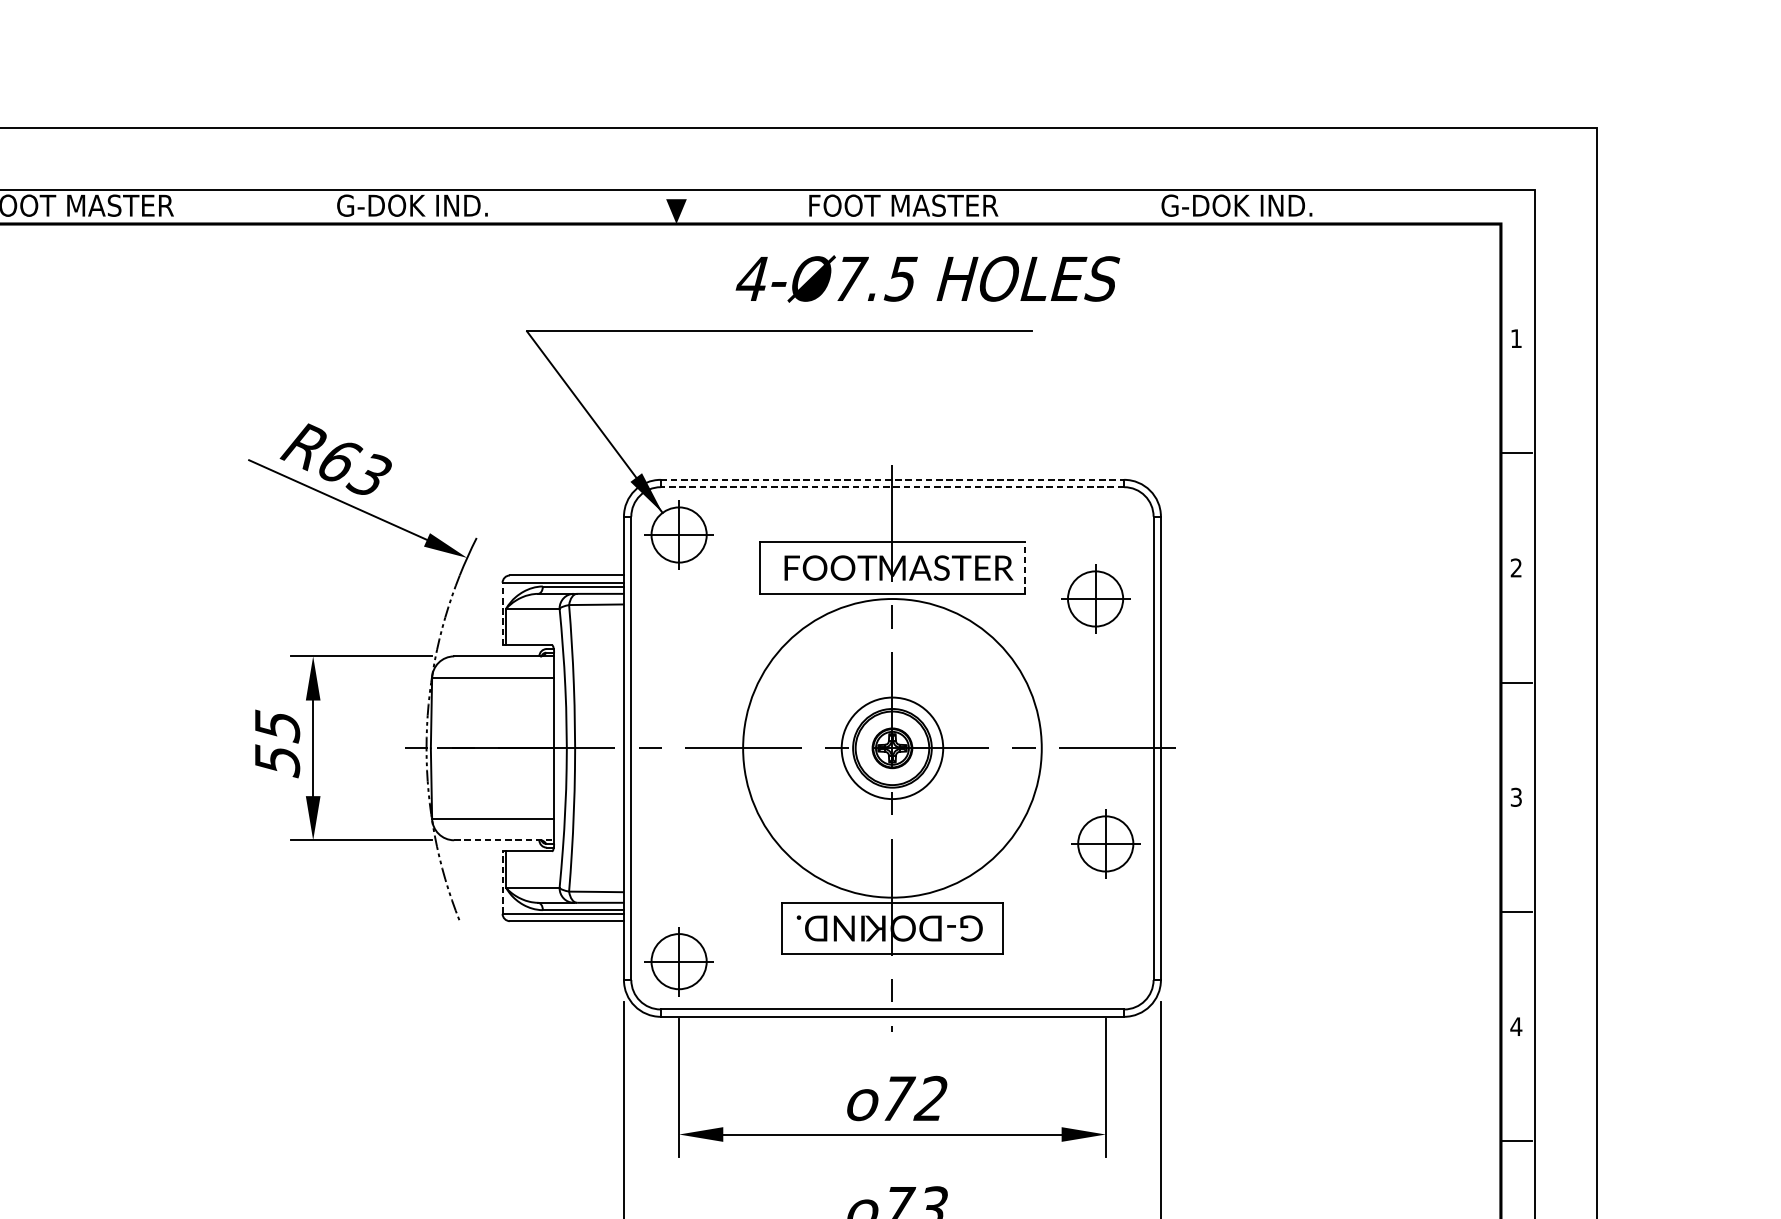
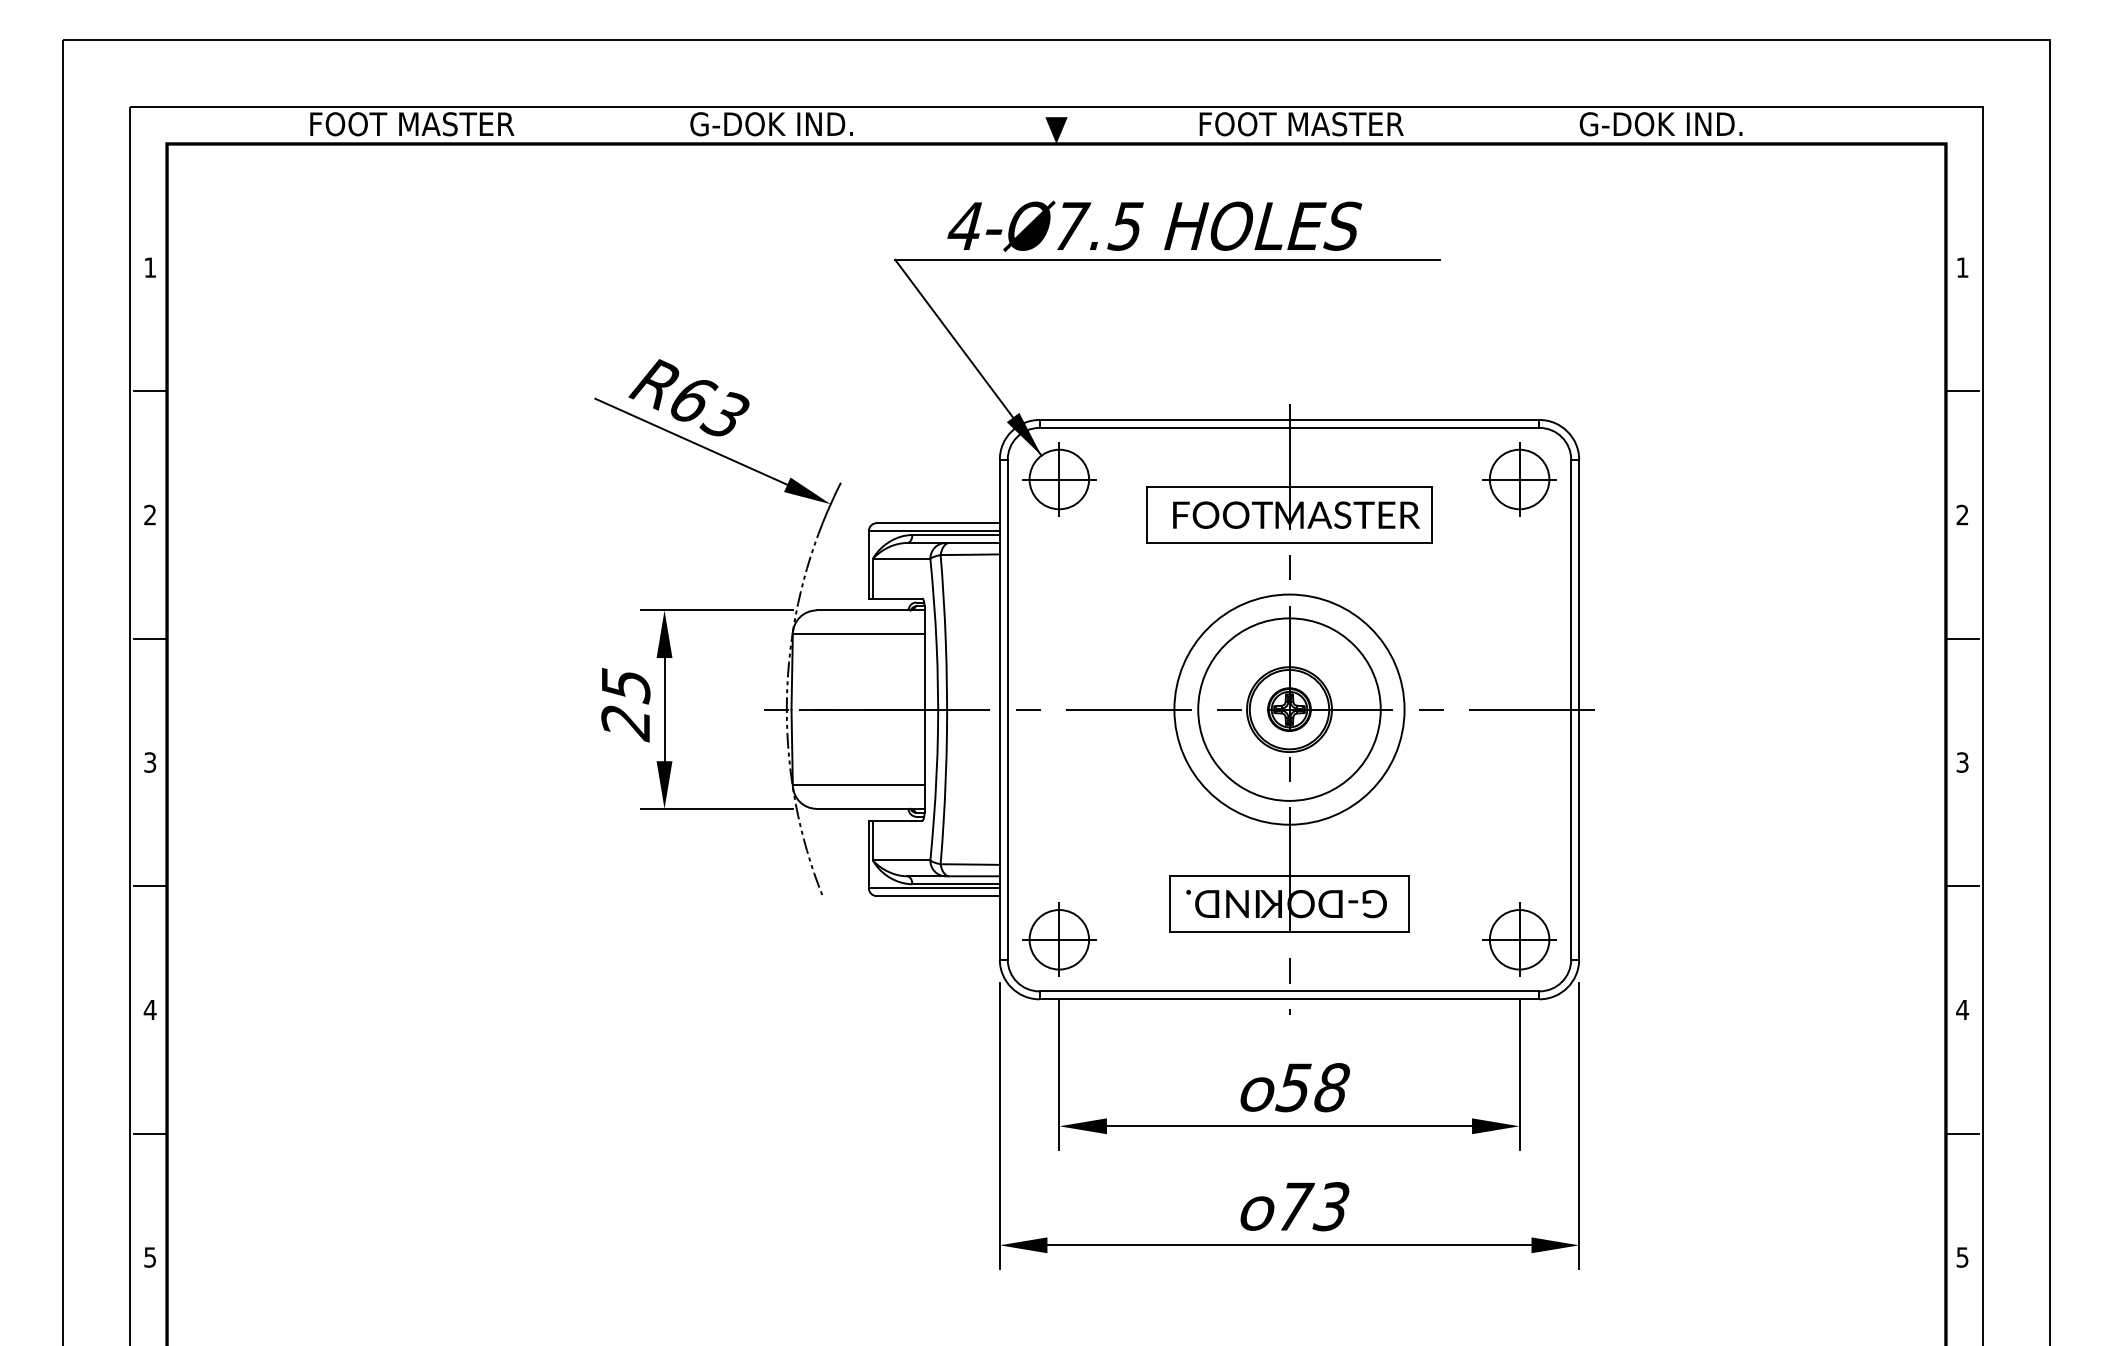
text: (927, 278) -> (1154, 225), moved
line: (892, 479) -> (1289, 419), dashed -> solid
line: (892, 486) -> (1289, 427), dashed -> solid
line: (1025, 568) -> (1432, 515), dashed -> solid
part: (1095, 598) -> (1519, 479), moved
line: (502, 613) -> (868, 564), dashed -> solid
circle: (892, 748) -> (1289, 709), size x0.71
circle: (892, 748) -> (1289, 709), size x1.67
text: (277, 761) -> (625, 723), 55 -> 25
line: (504, 839) -> (870, 808), dashed -> solid
part: (1105, 843) -> (1519, 939), moved
line: (502, 882) -> (868, 854), dashed -> solid
text: (913, 1098) -> (1312, 1087), 72 -> 58

